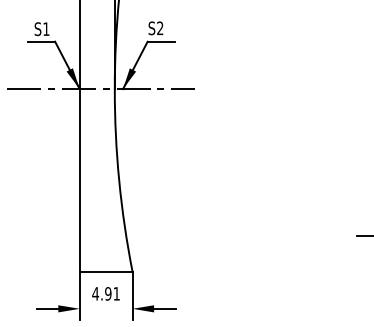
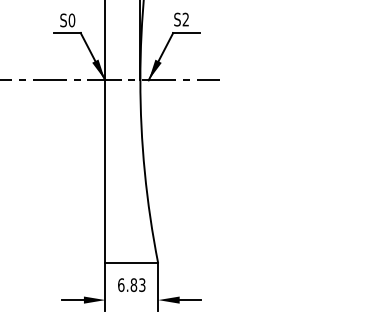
text: (46, 29) -> (72, 20), S1 -> S0
text: (105, 293) -> (131, 284), 4.91 -> 6.83

